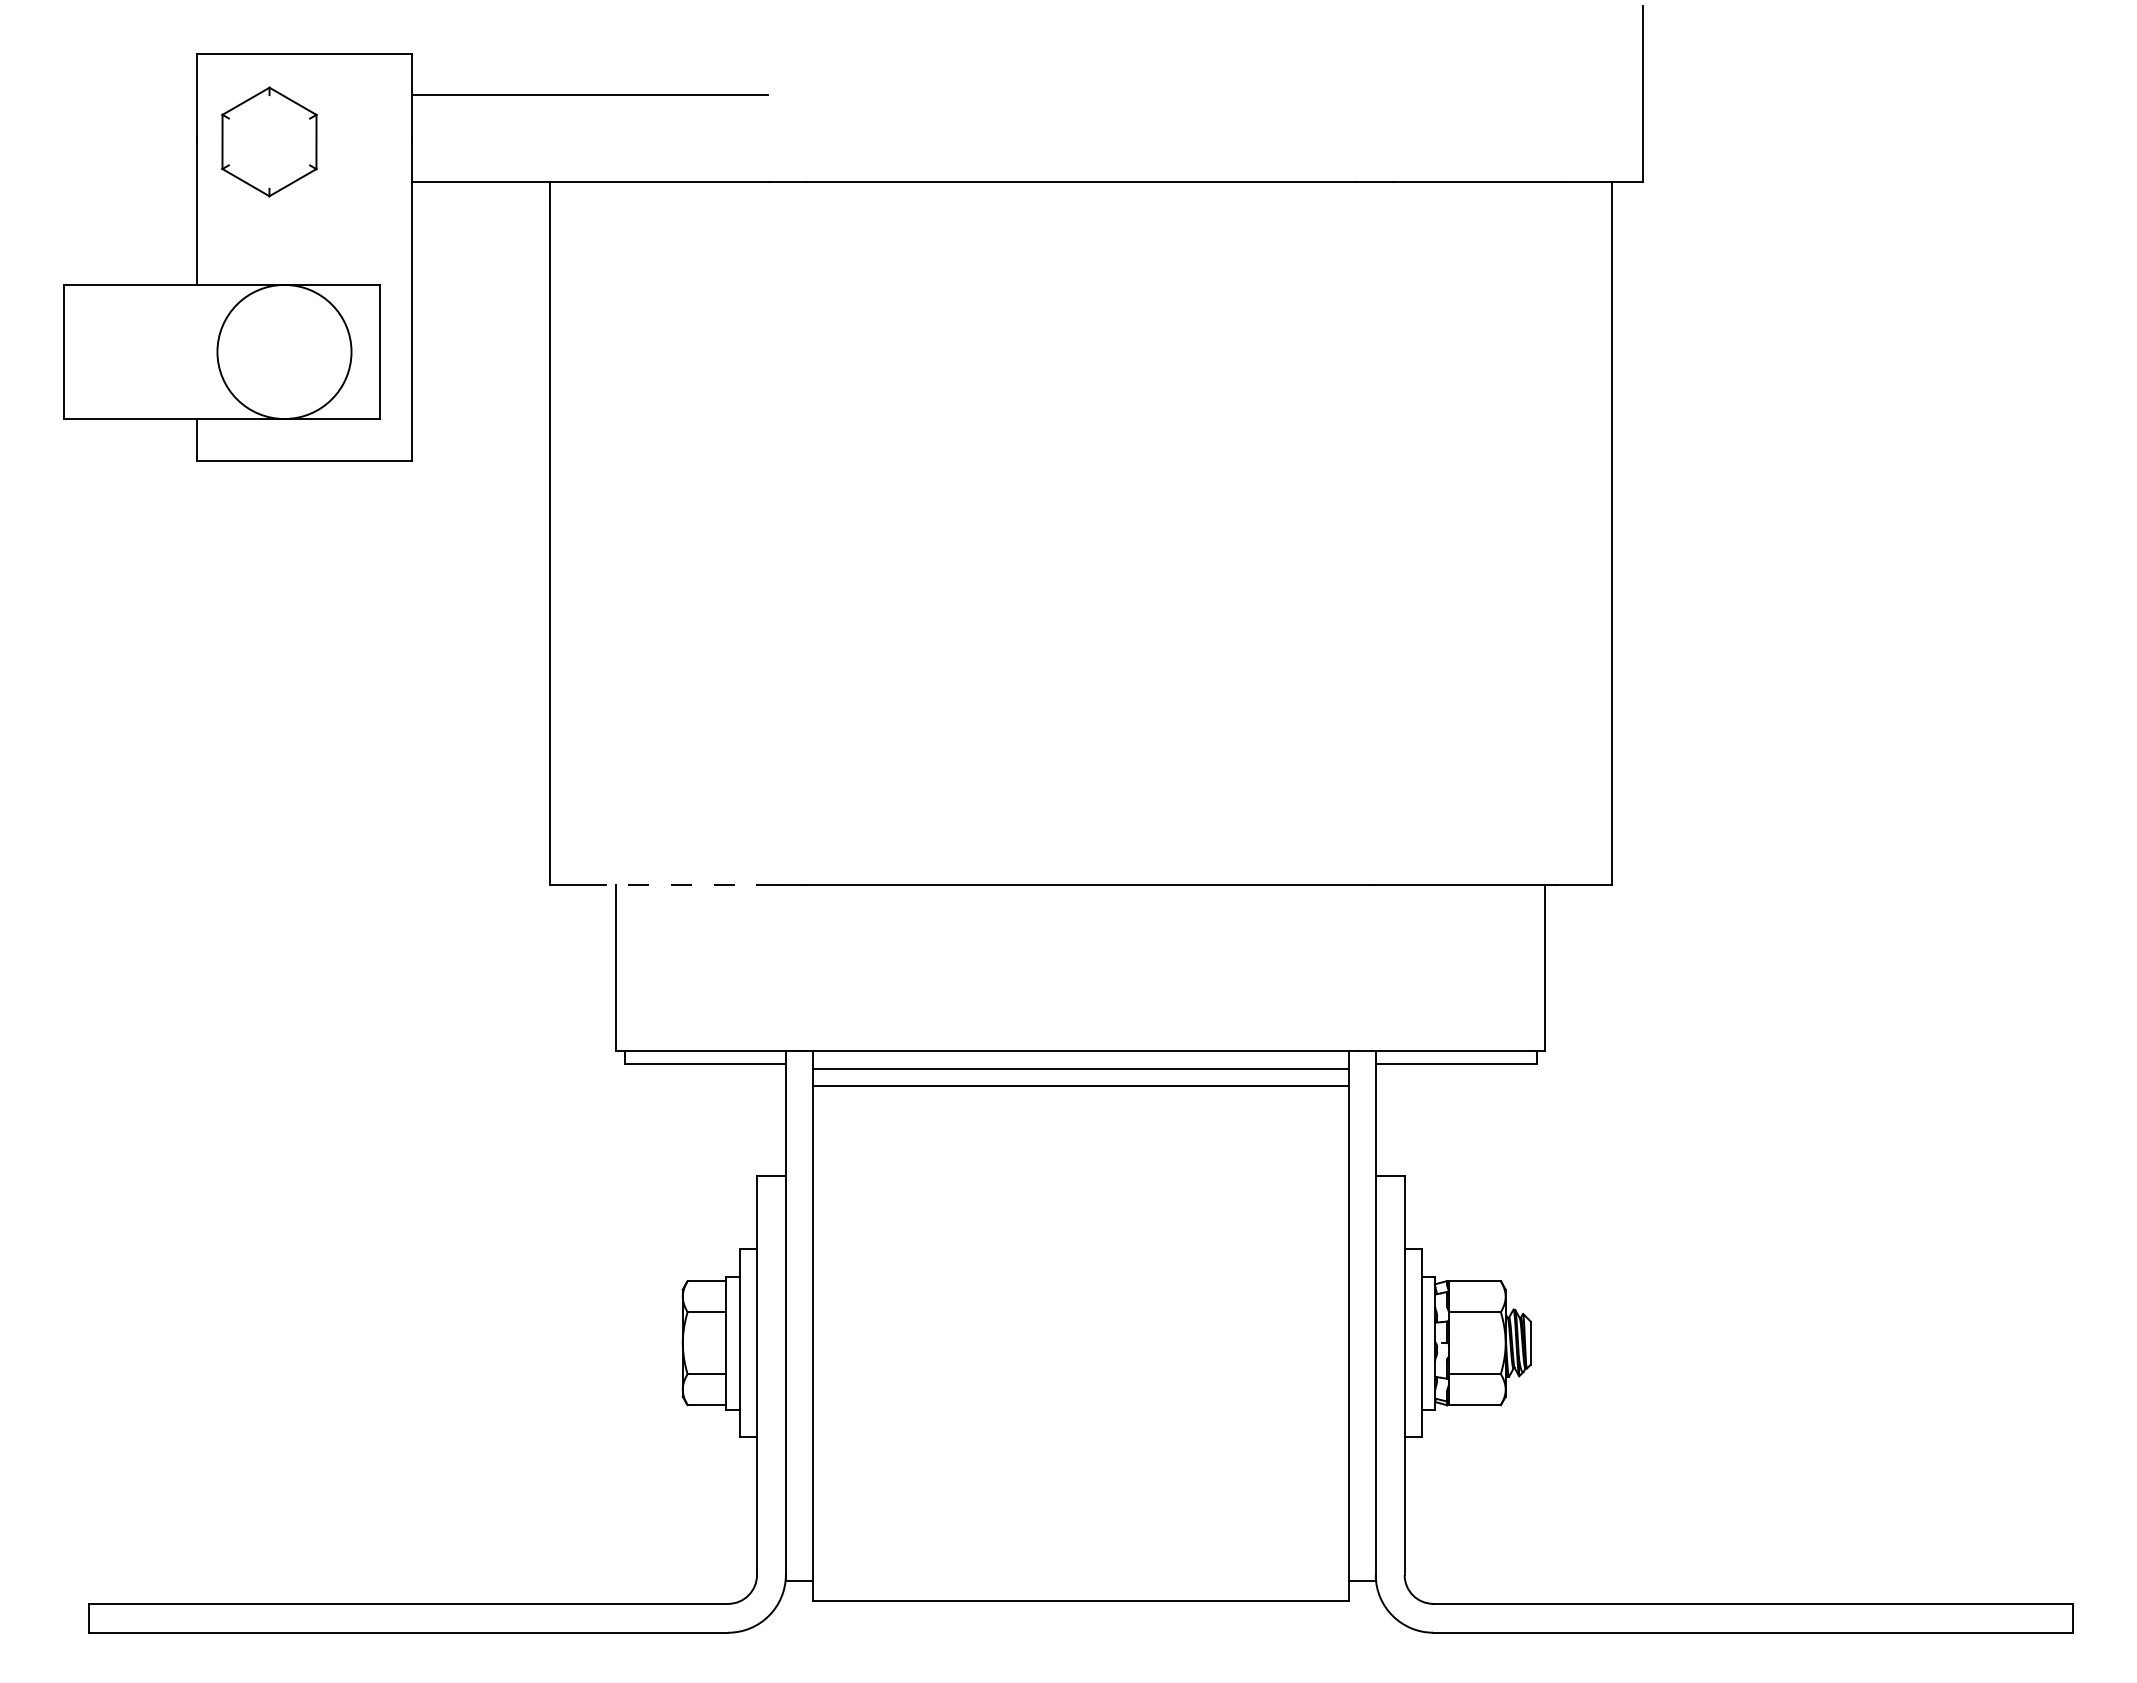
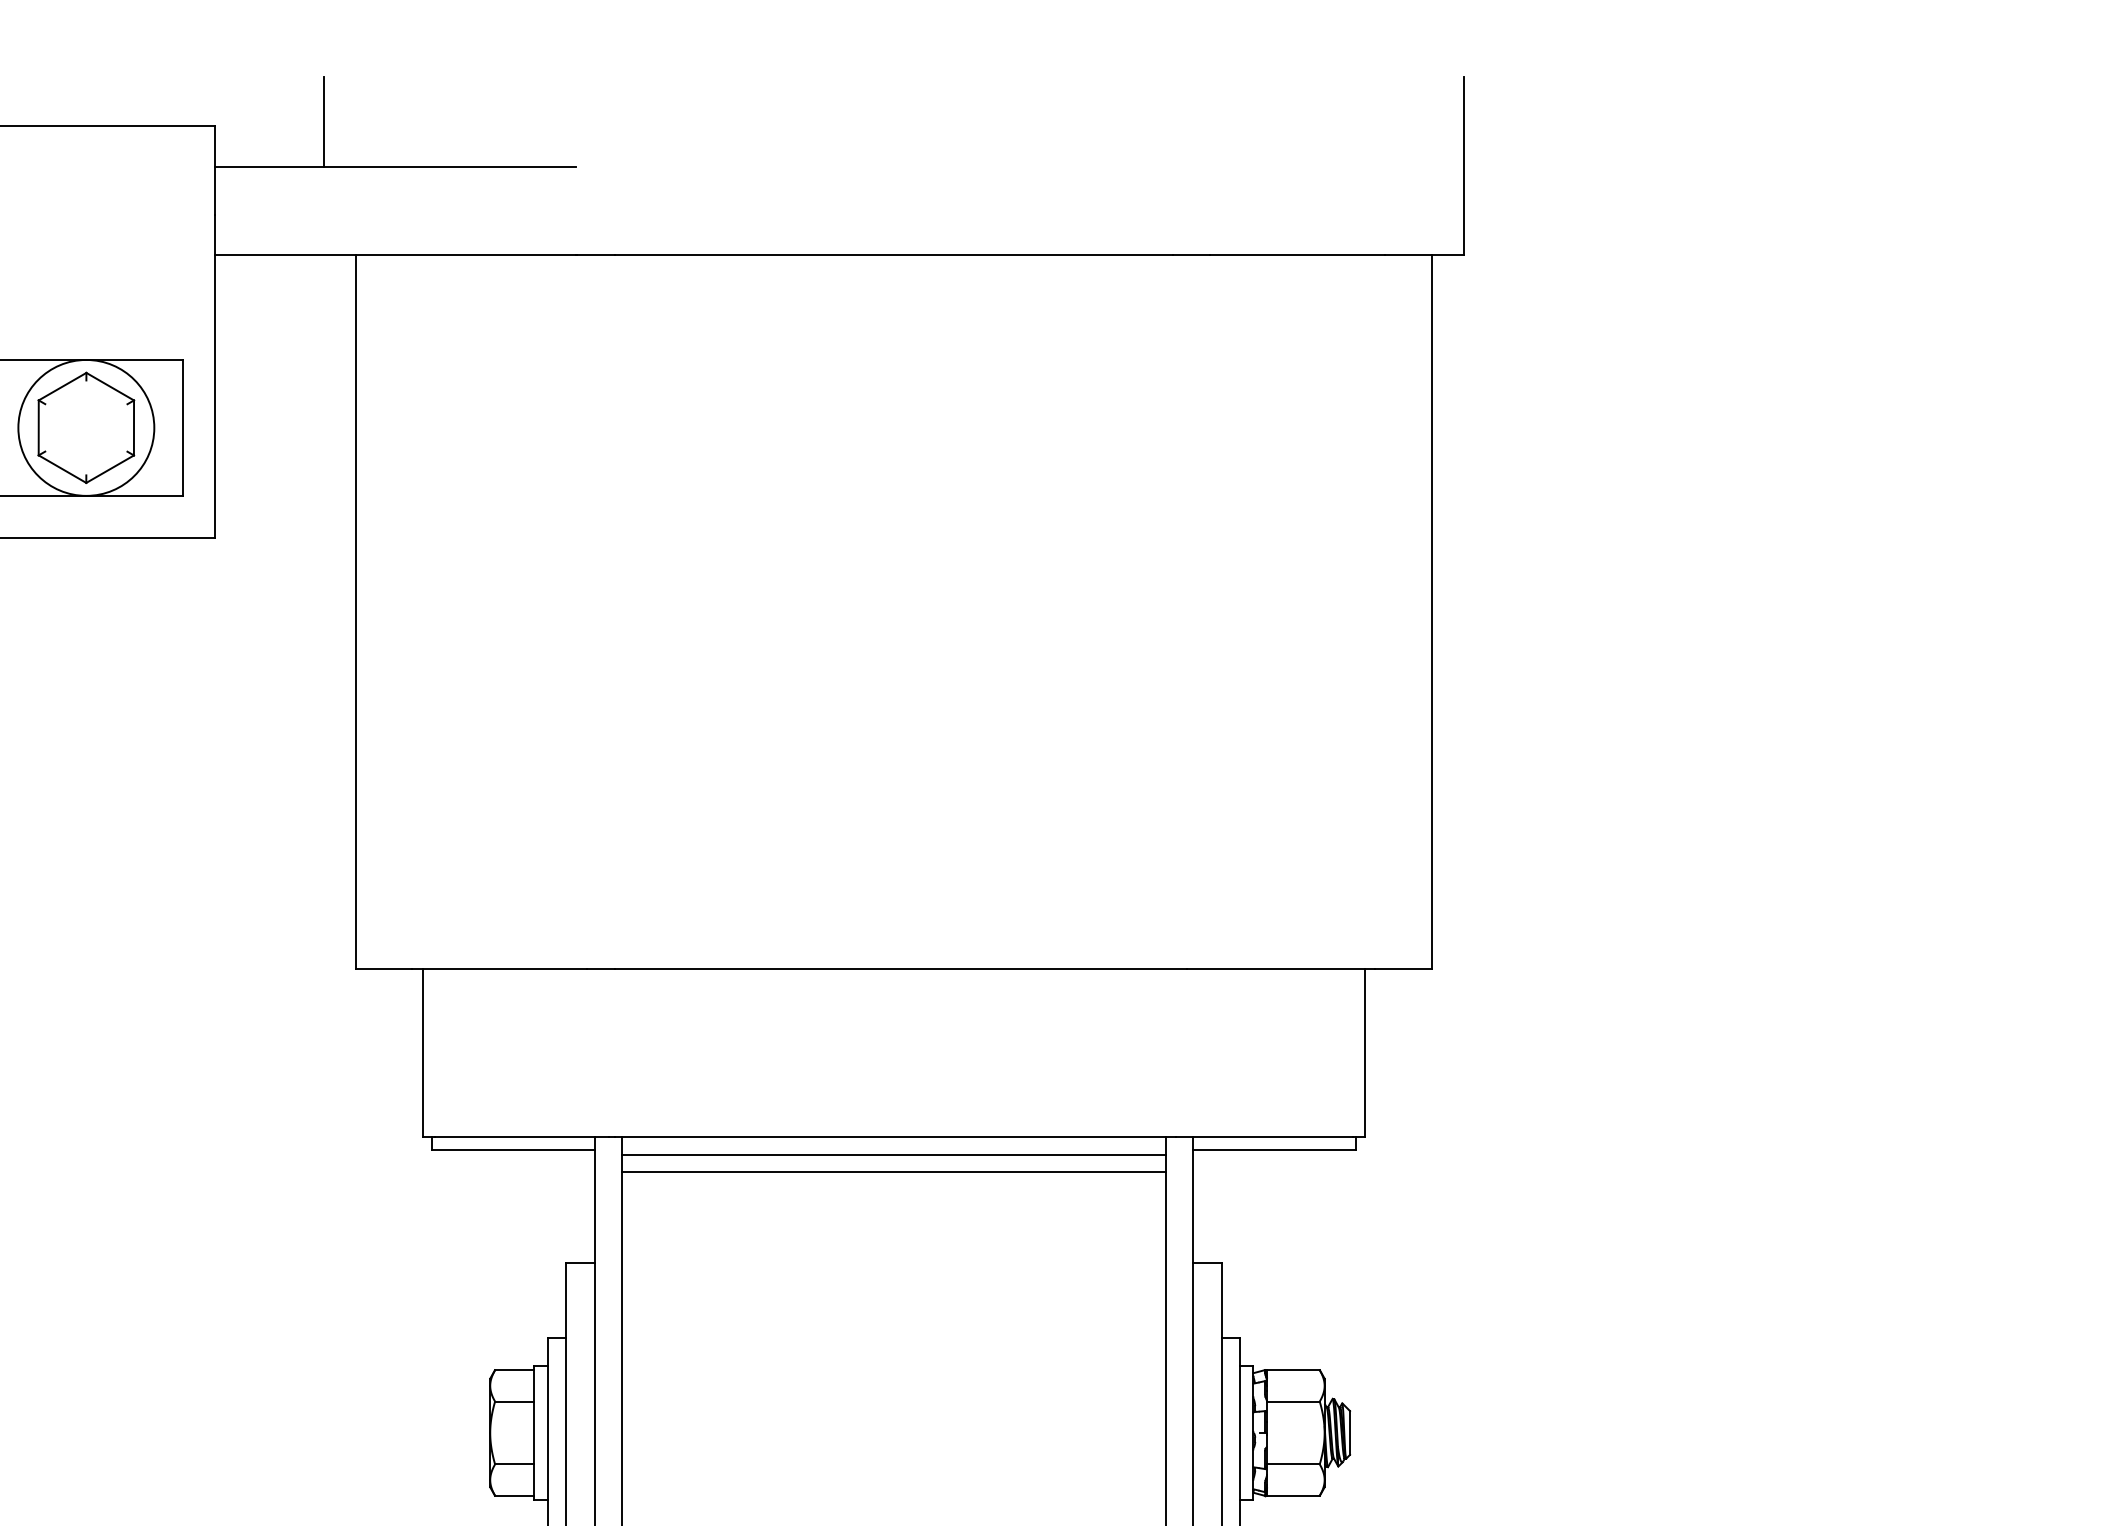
line: (518, 49) -> (323, 121), added
part: (269, 141) -> (86, 427), moved
line: (691, 885) -> (499, 968), dashed -> solid

